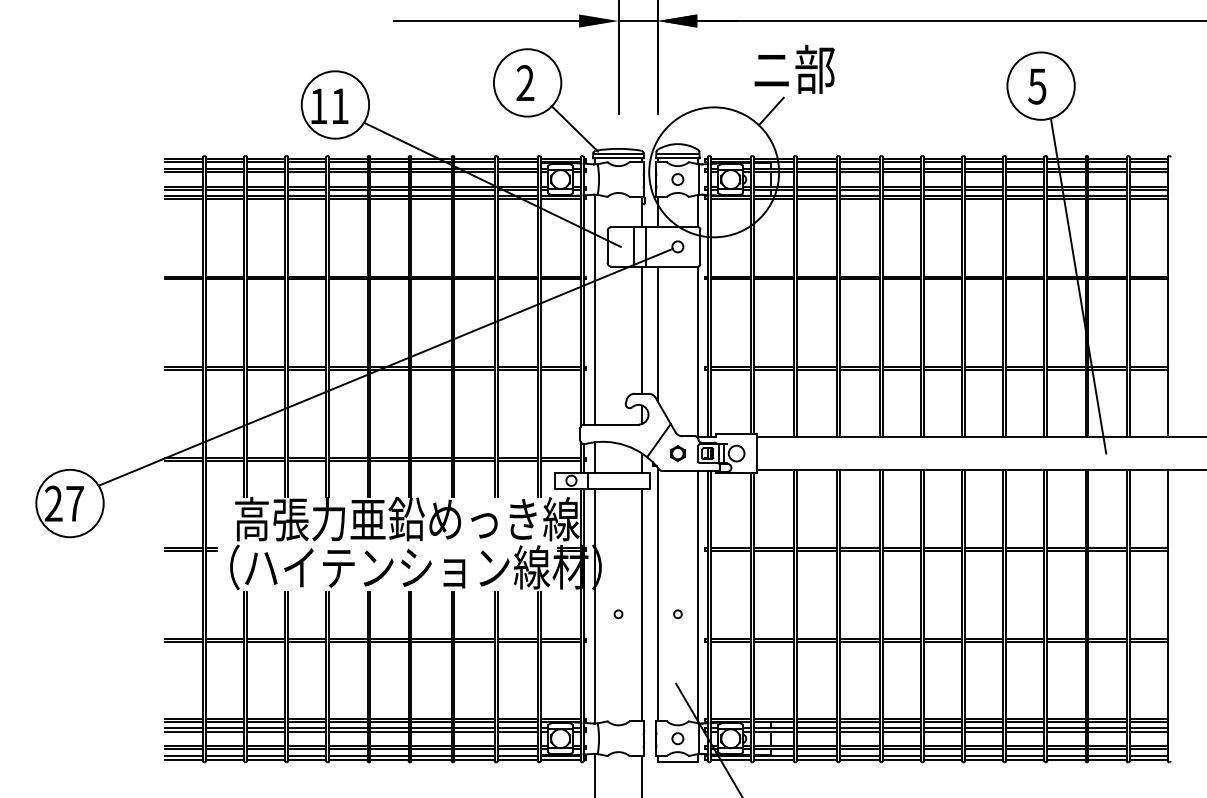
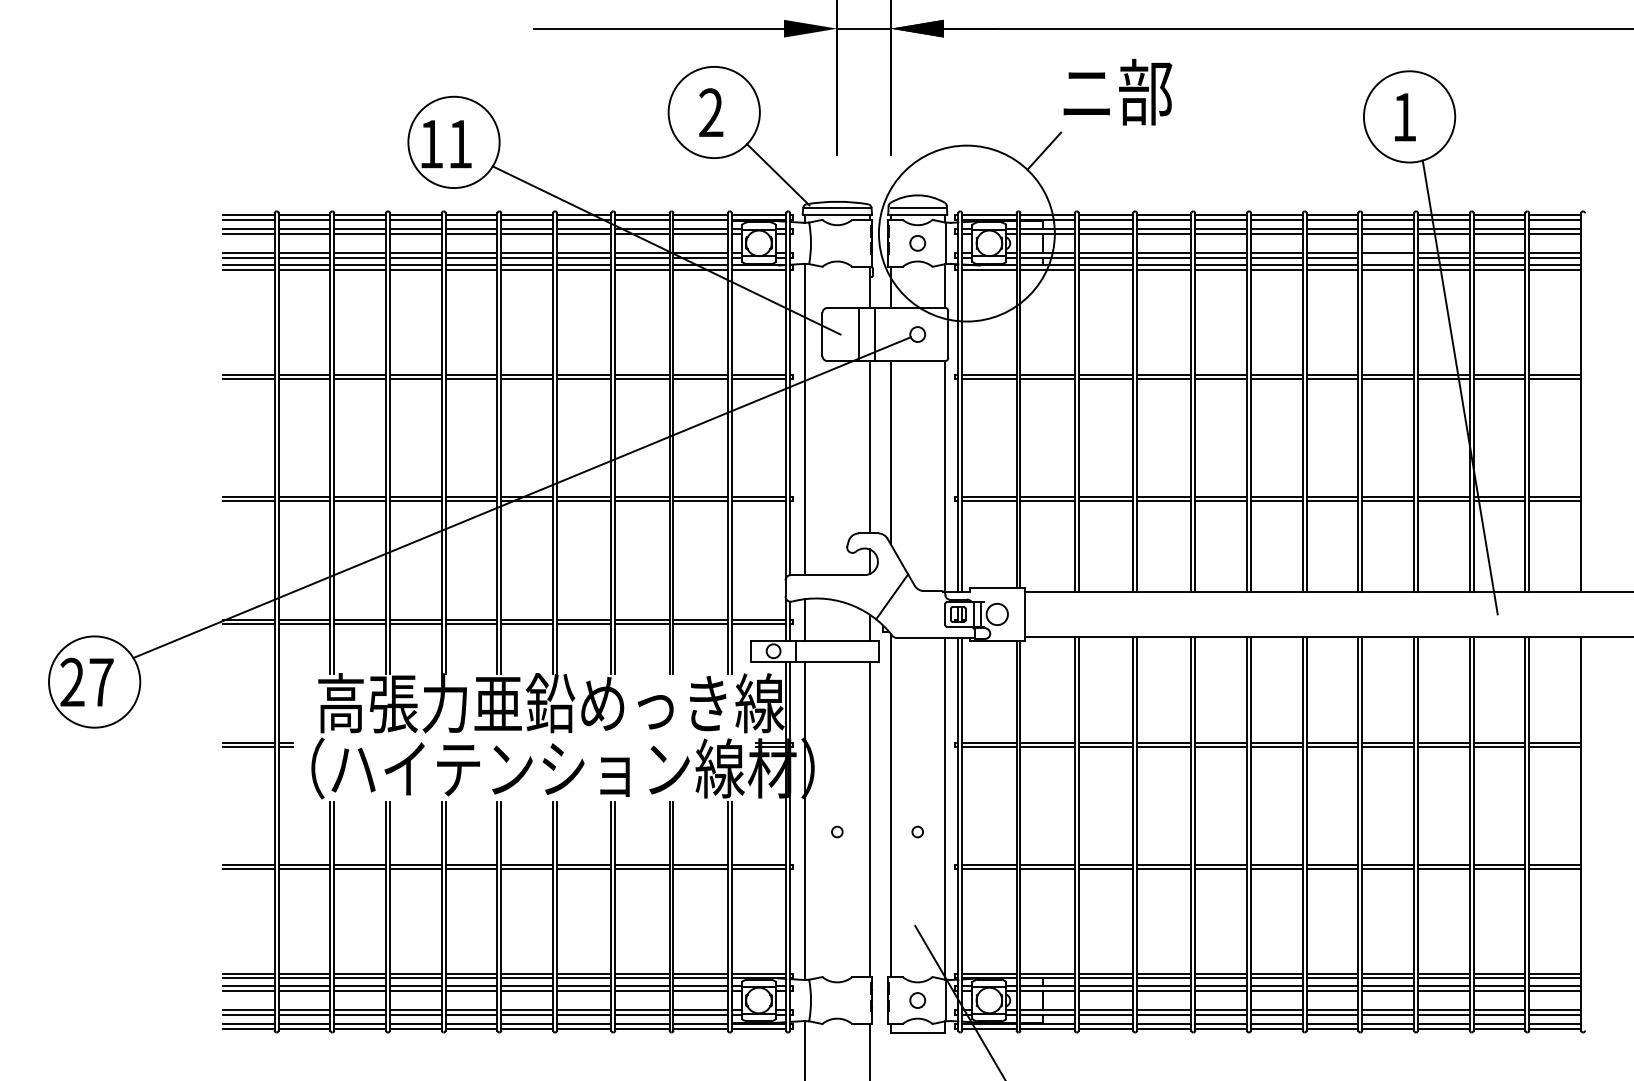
text: (794, 69) -> (1117, 92), moved
text: (1037, 86) -> (1404, 117), 5 -> 1
line: (1025, 190) -> (1388, 257), removed
part: (677, 453) -> (917, 614), removed

